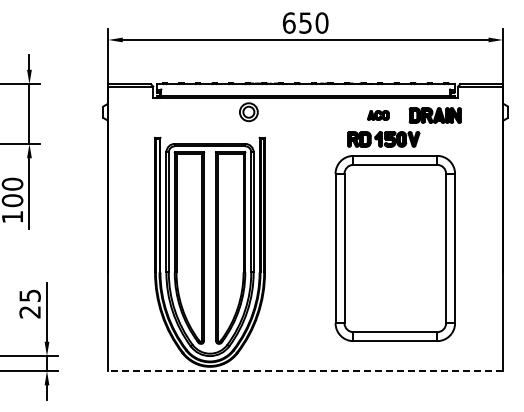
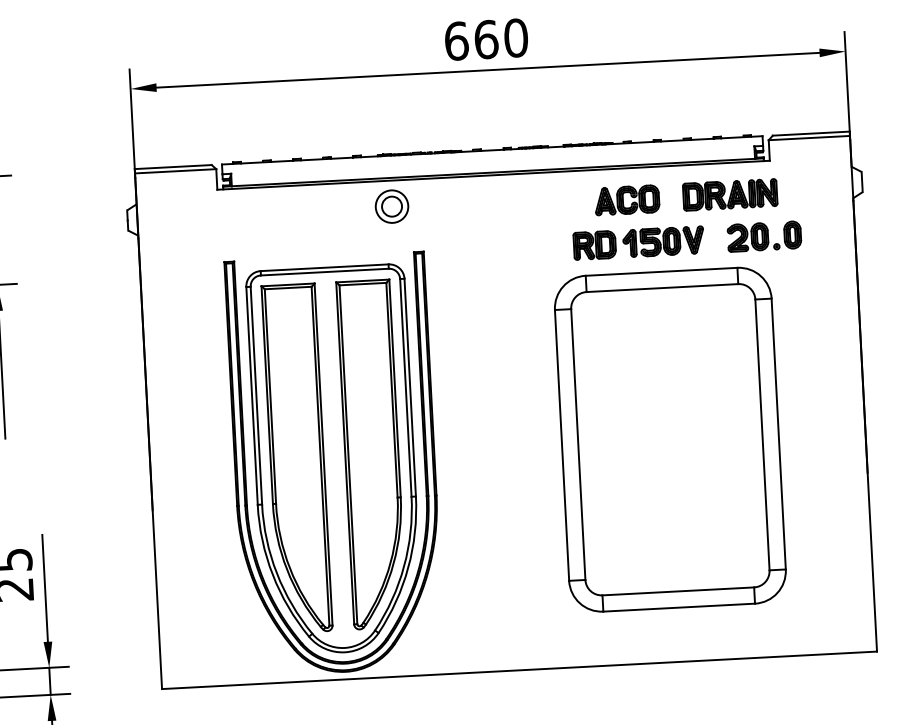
text: (305, 22) -> (486, 38), 650 -> 660
part: (378, 115) -> (627, 200), size x1.67
part: (452, 139) -> (763, 236), added
line: (305, 371) -> (519, 671), dashed -> solid

